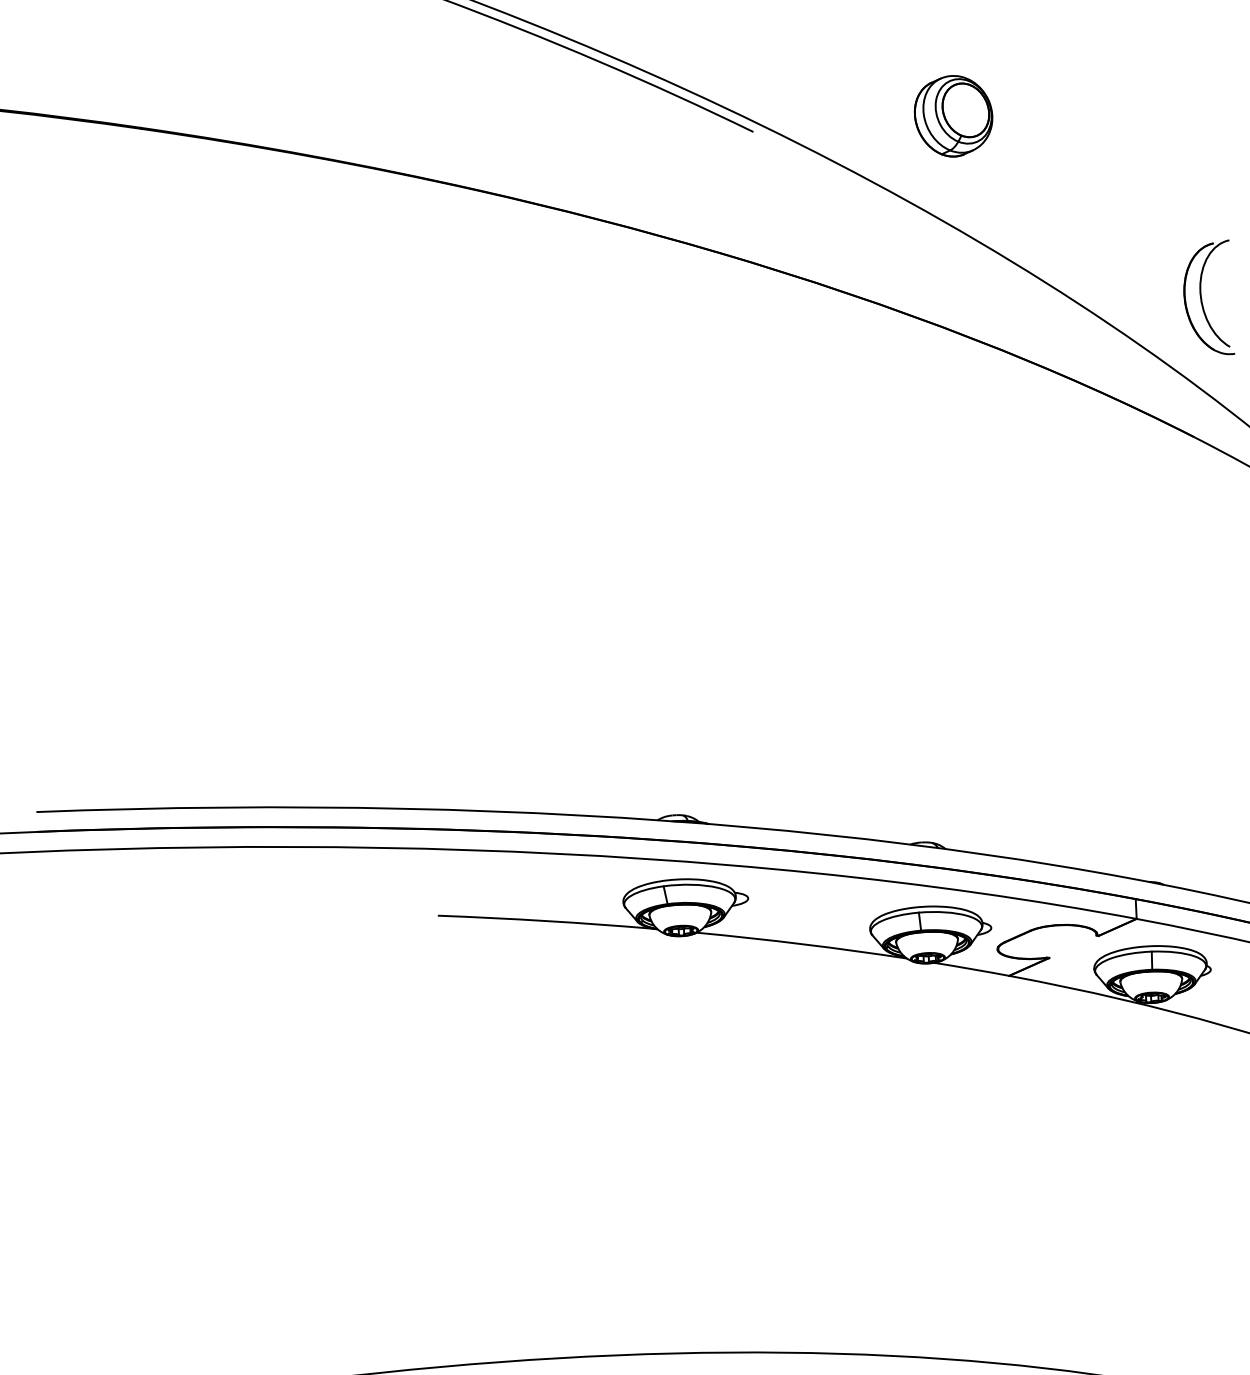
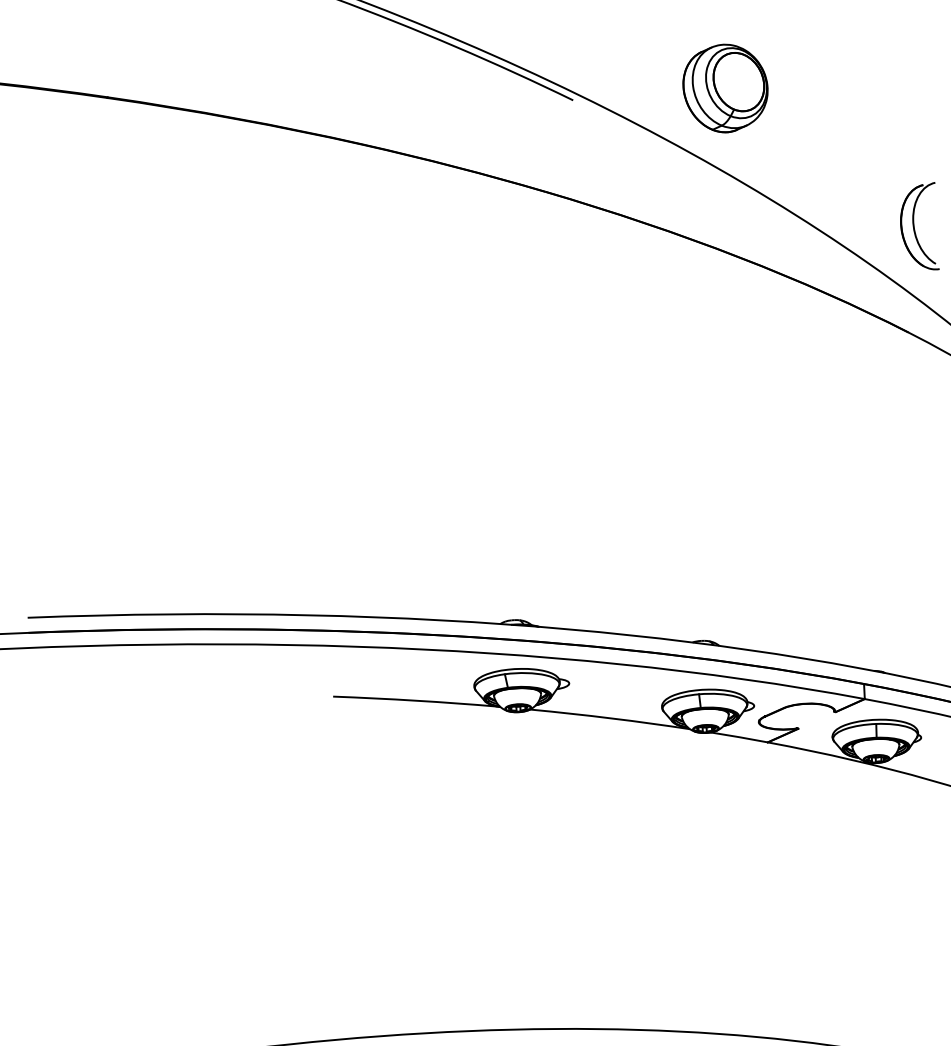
part: (953, 115) -> (725, 87), size x1.43

